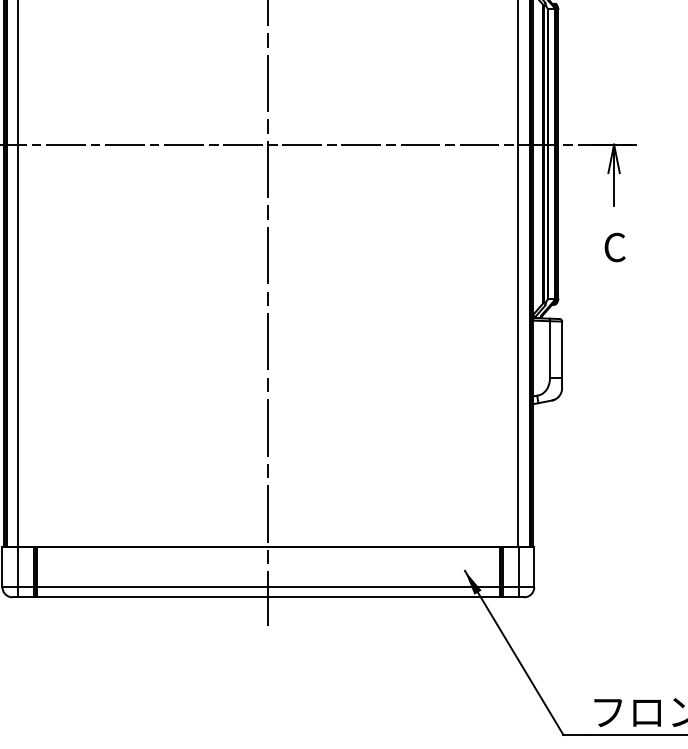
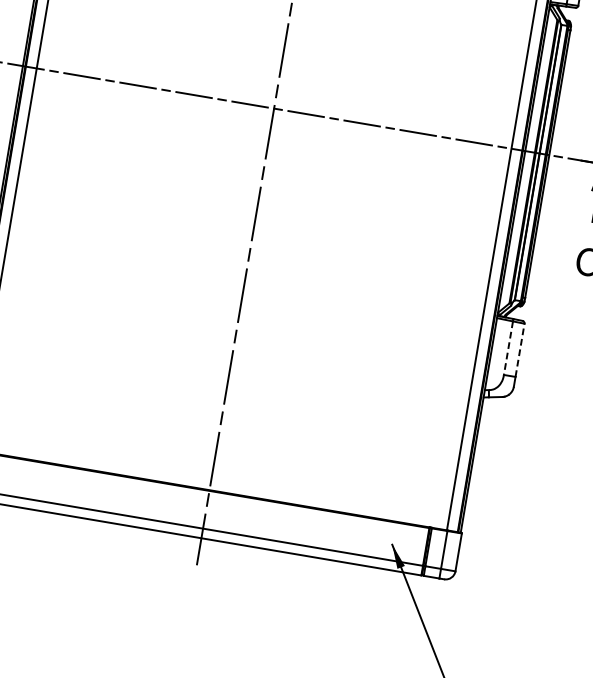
line: (549, 349) -> (508, 348), solid -> dashed
line: (562, 349) -> (520, 350), solid -> dashed

